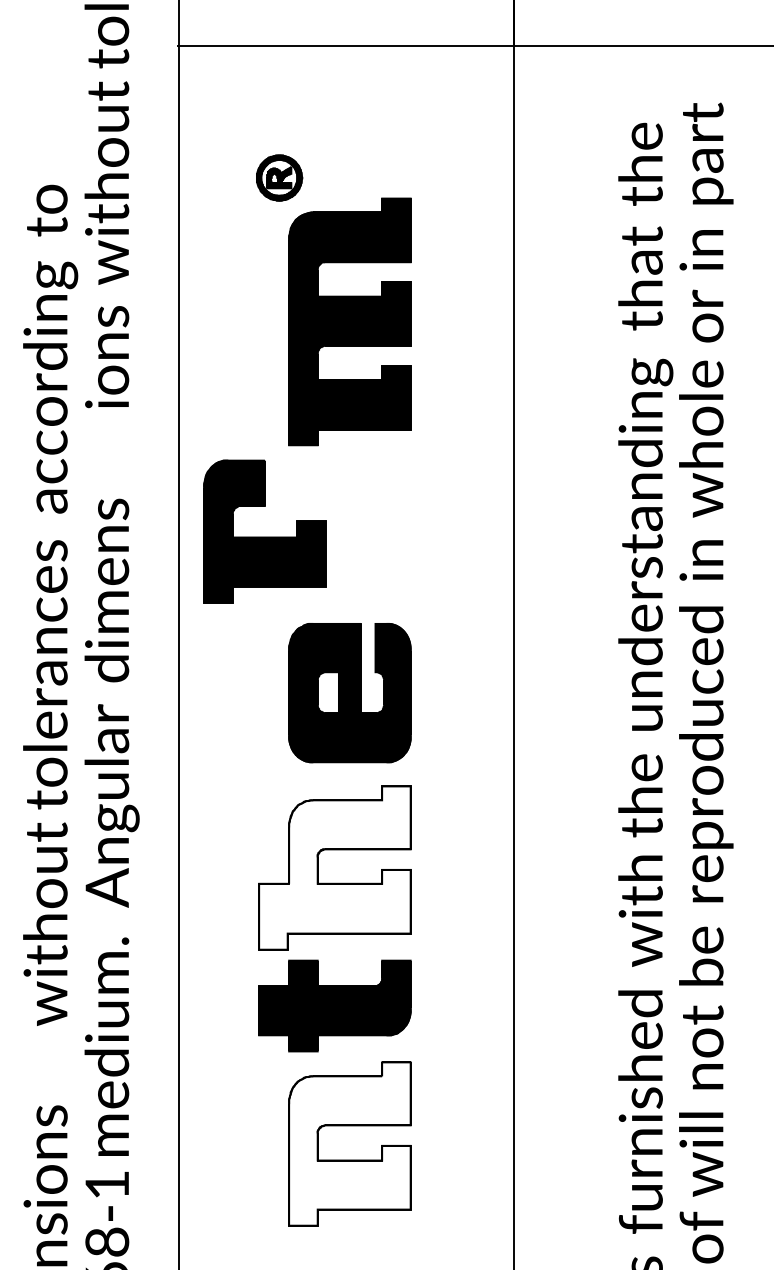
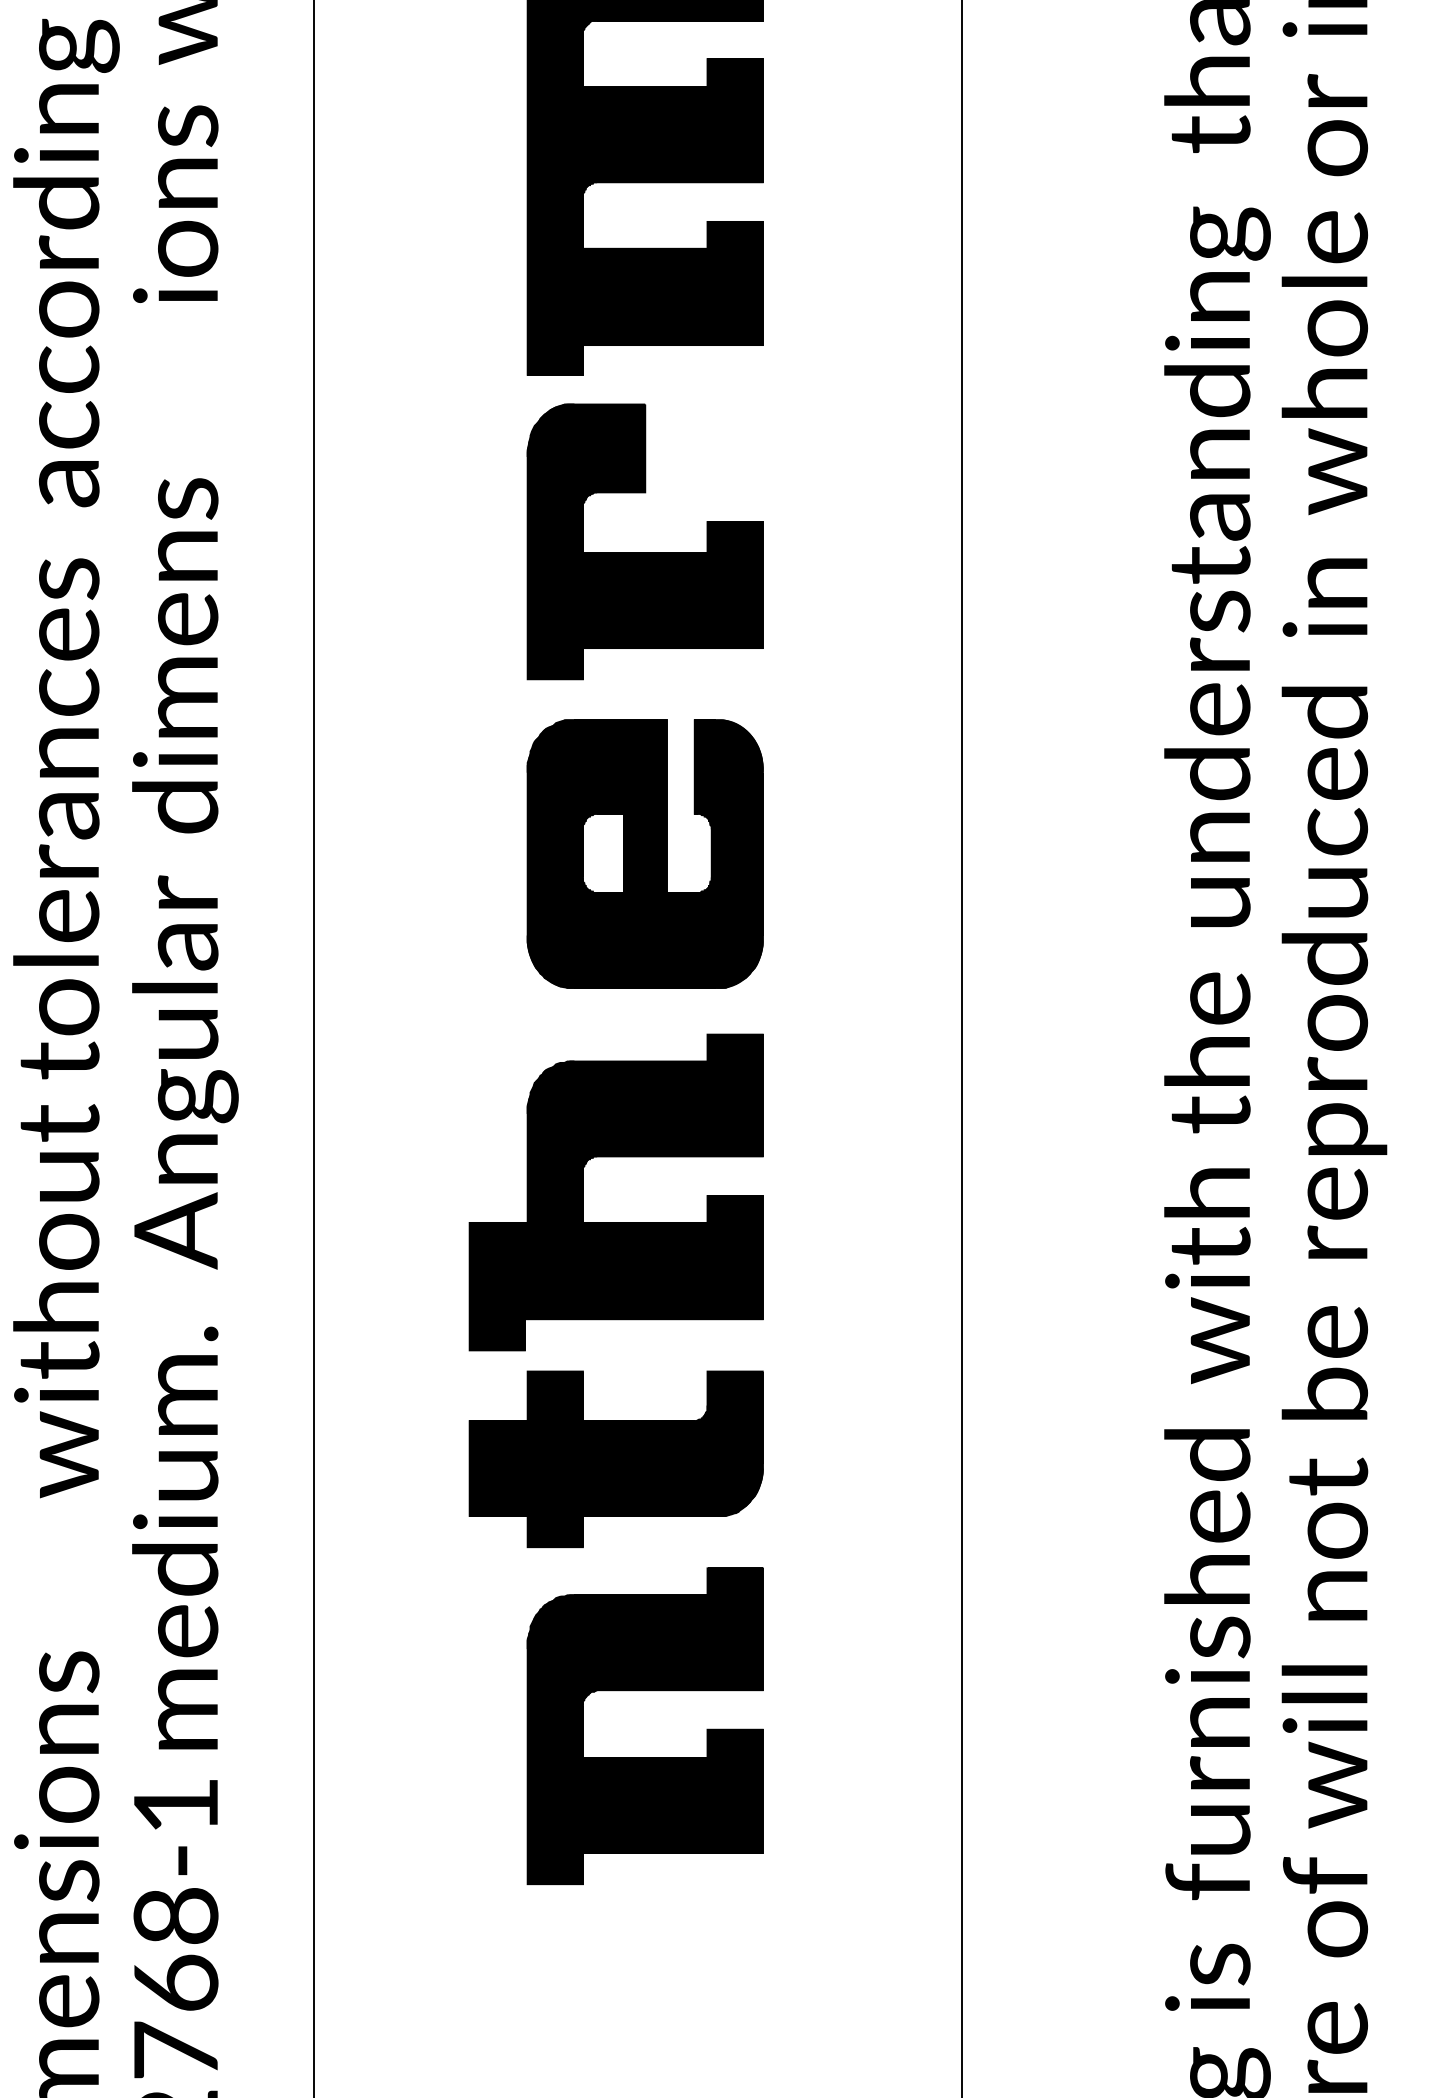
part: (264, 531) -> (644, 541), moved
fill: (334, 867) -> (615, 1191), added
fill: (349, 1143) -> (644, 1725), added

